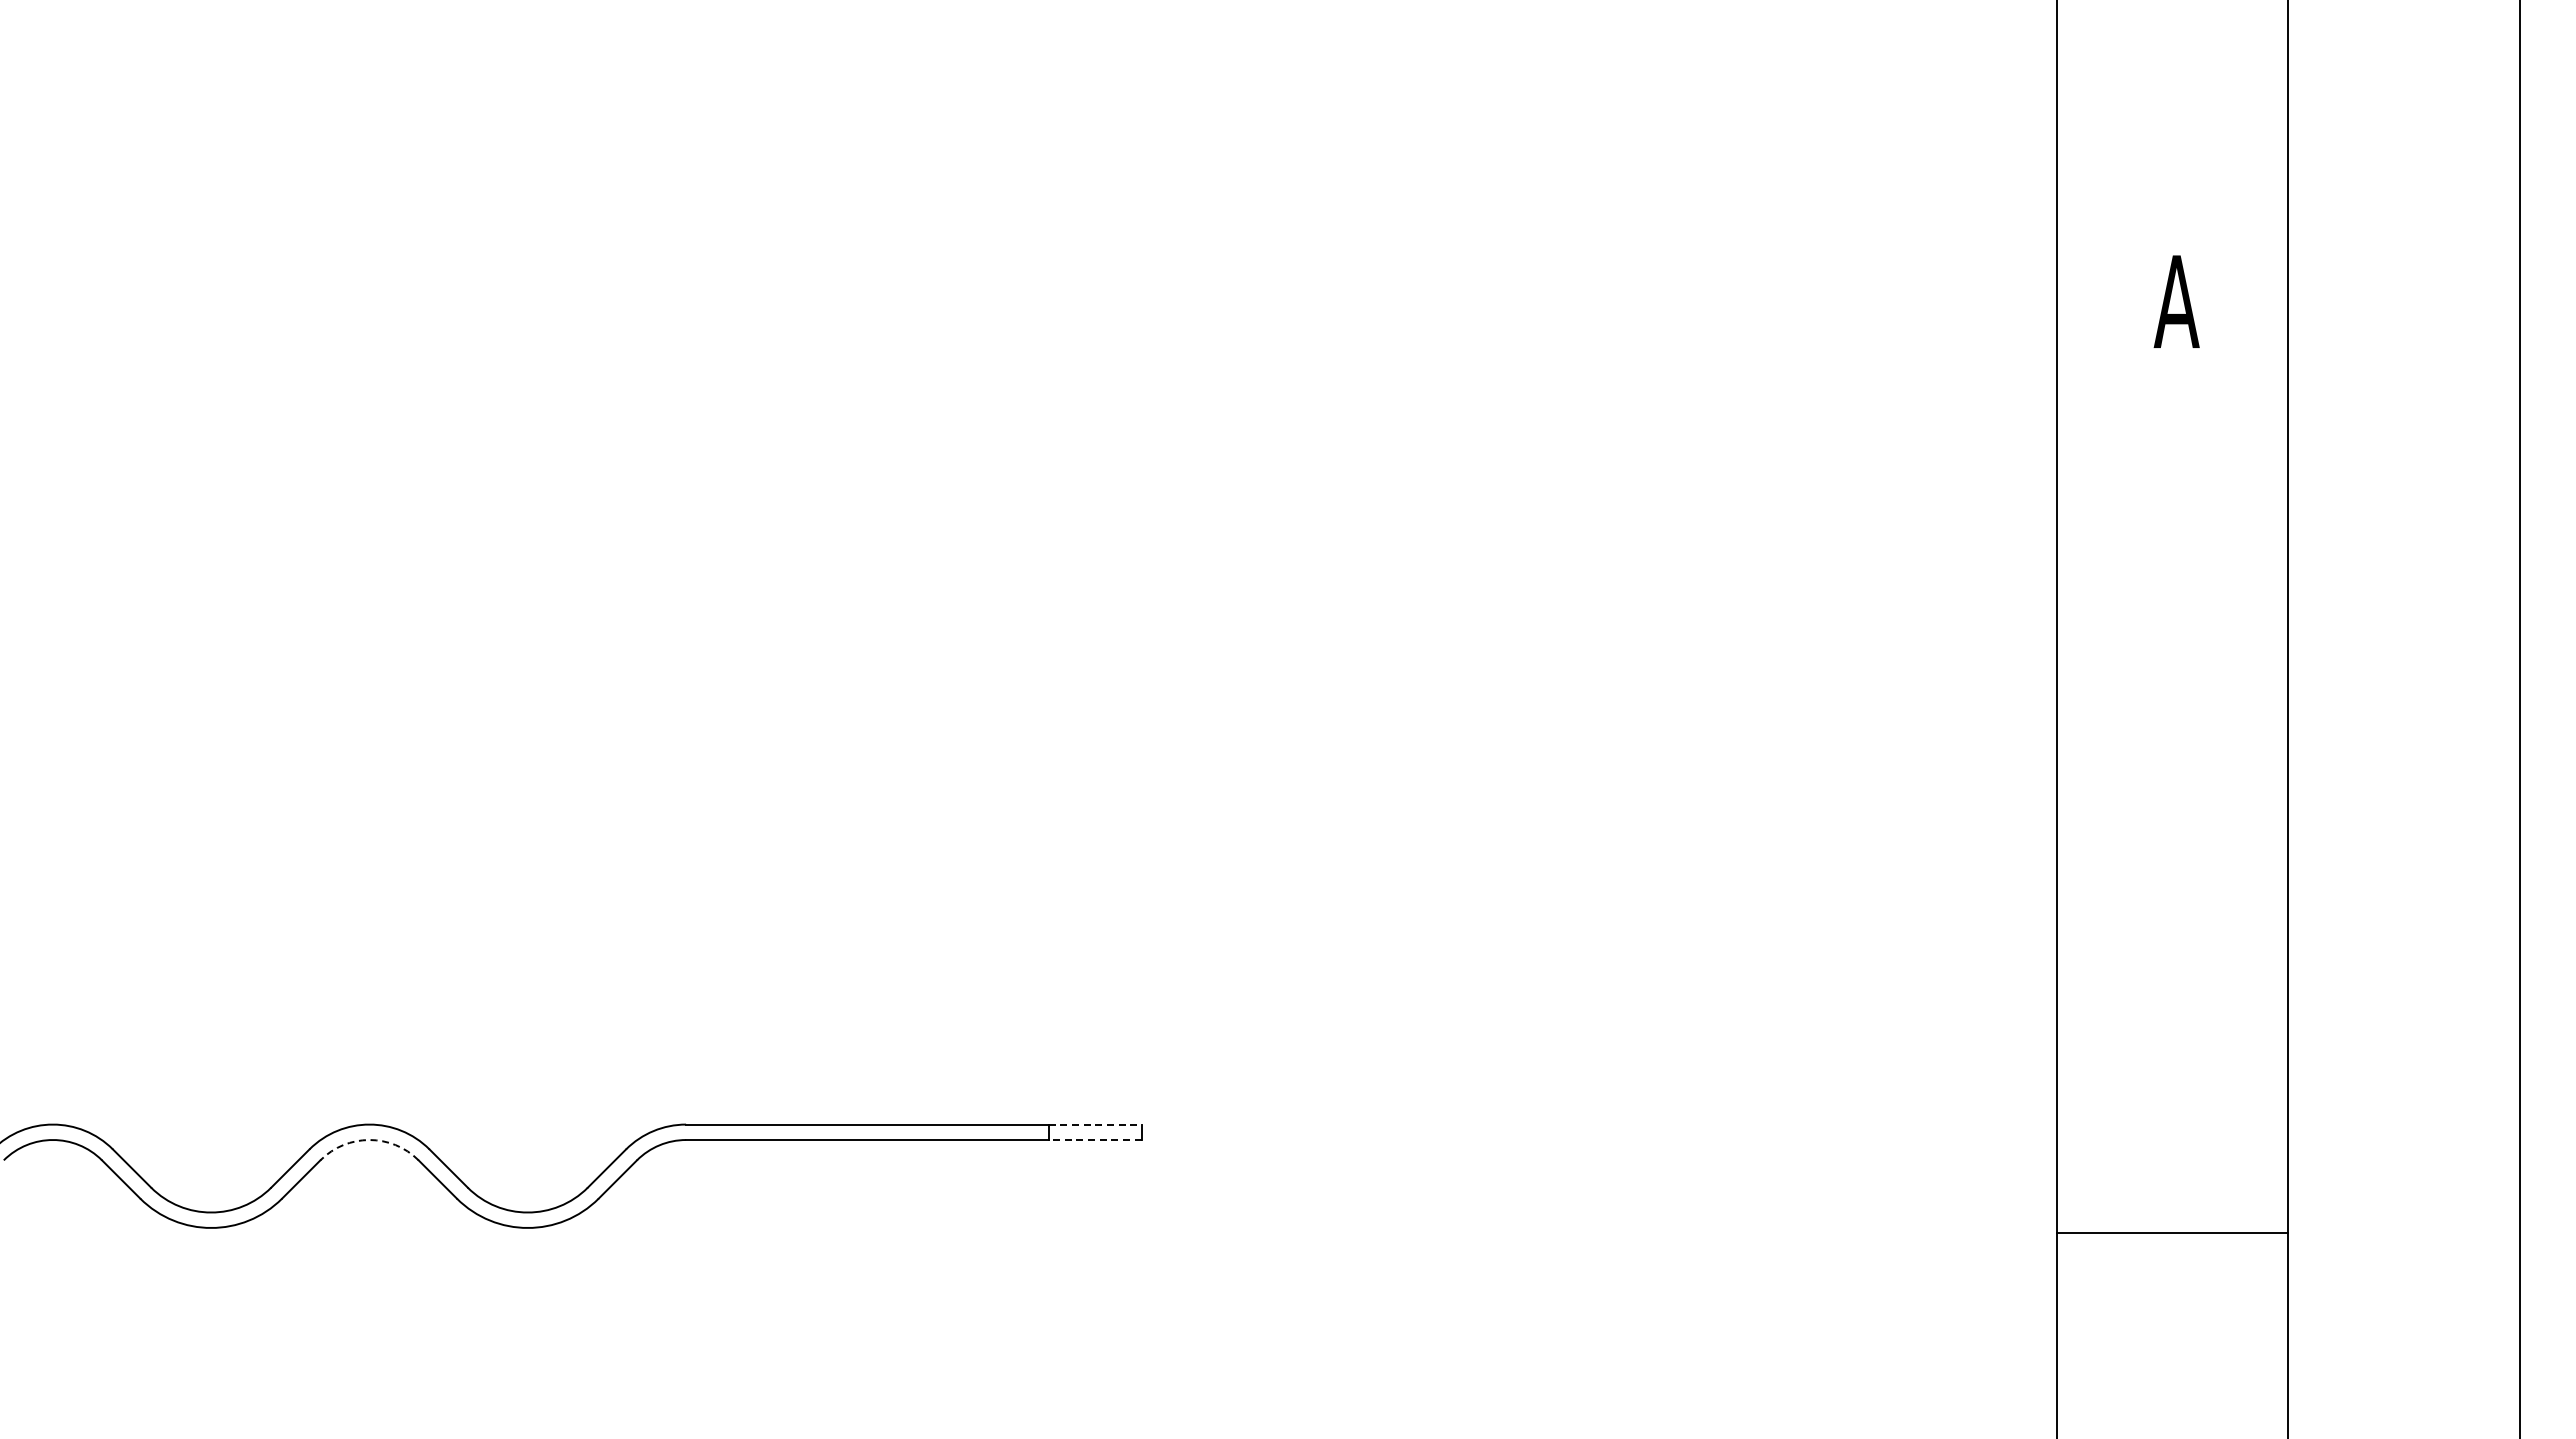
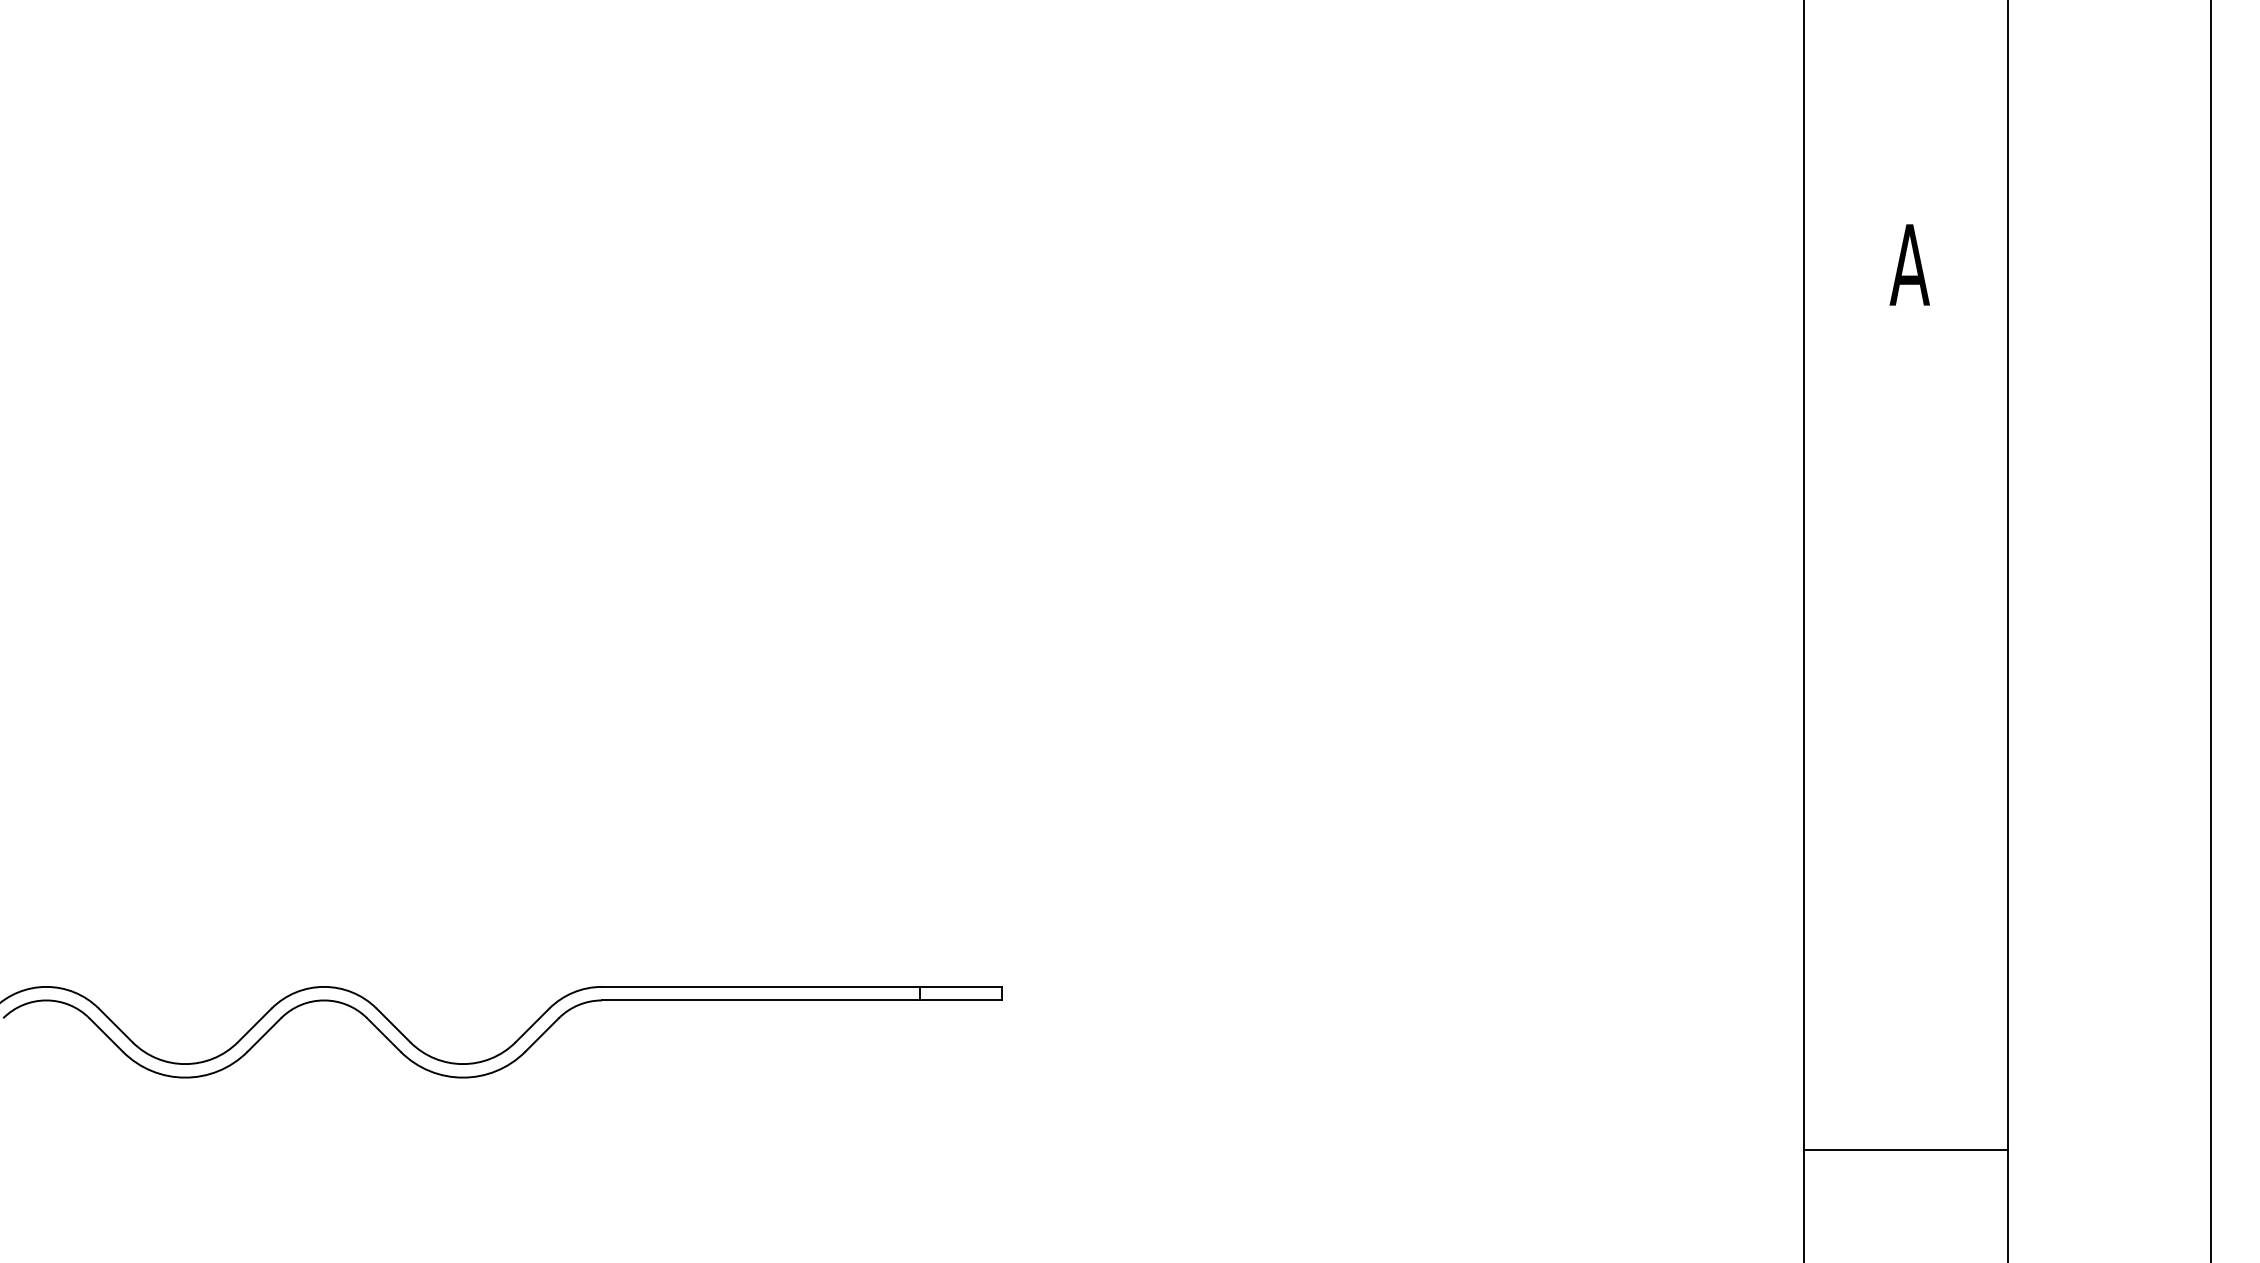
line: (1095, 1124) -> (961, 986), dashed -> solid
arc: (369, 1140) -> (324, 1000), dashed -> solid
line: (1094, 1140) -> (960, 1000), dashed -> solid
line: (2172, 1232) -> (1906, 1150), moved

